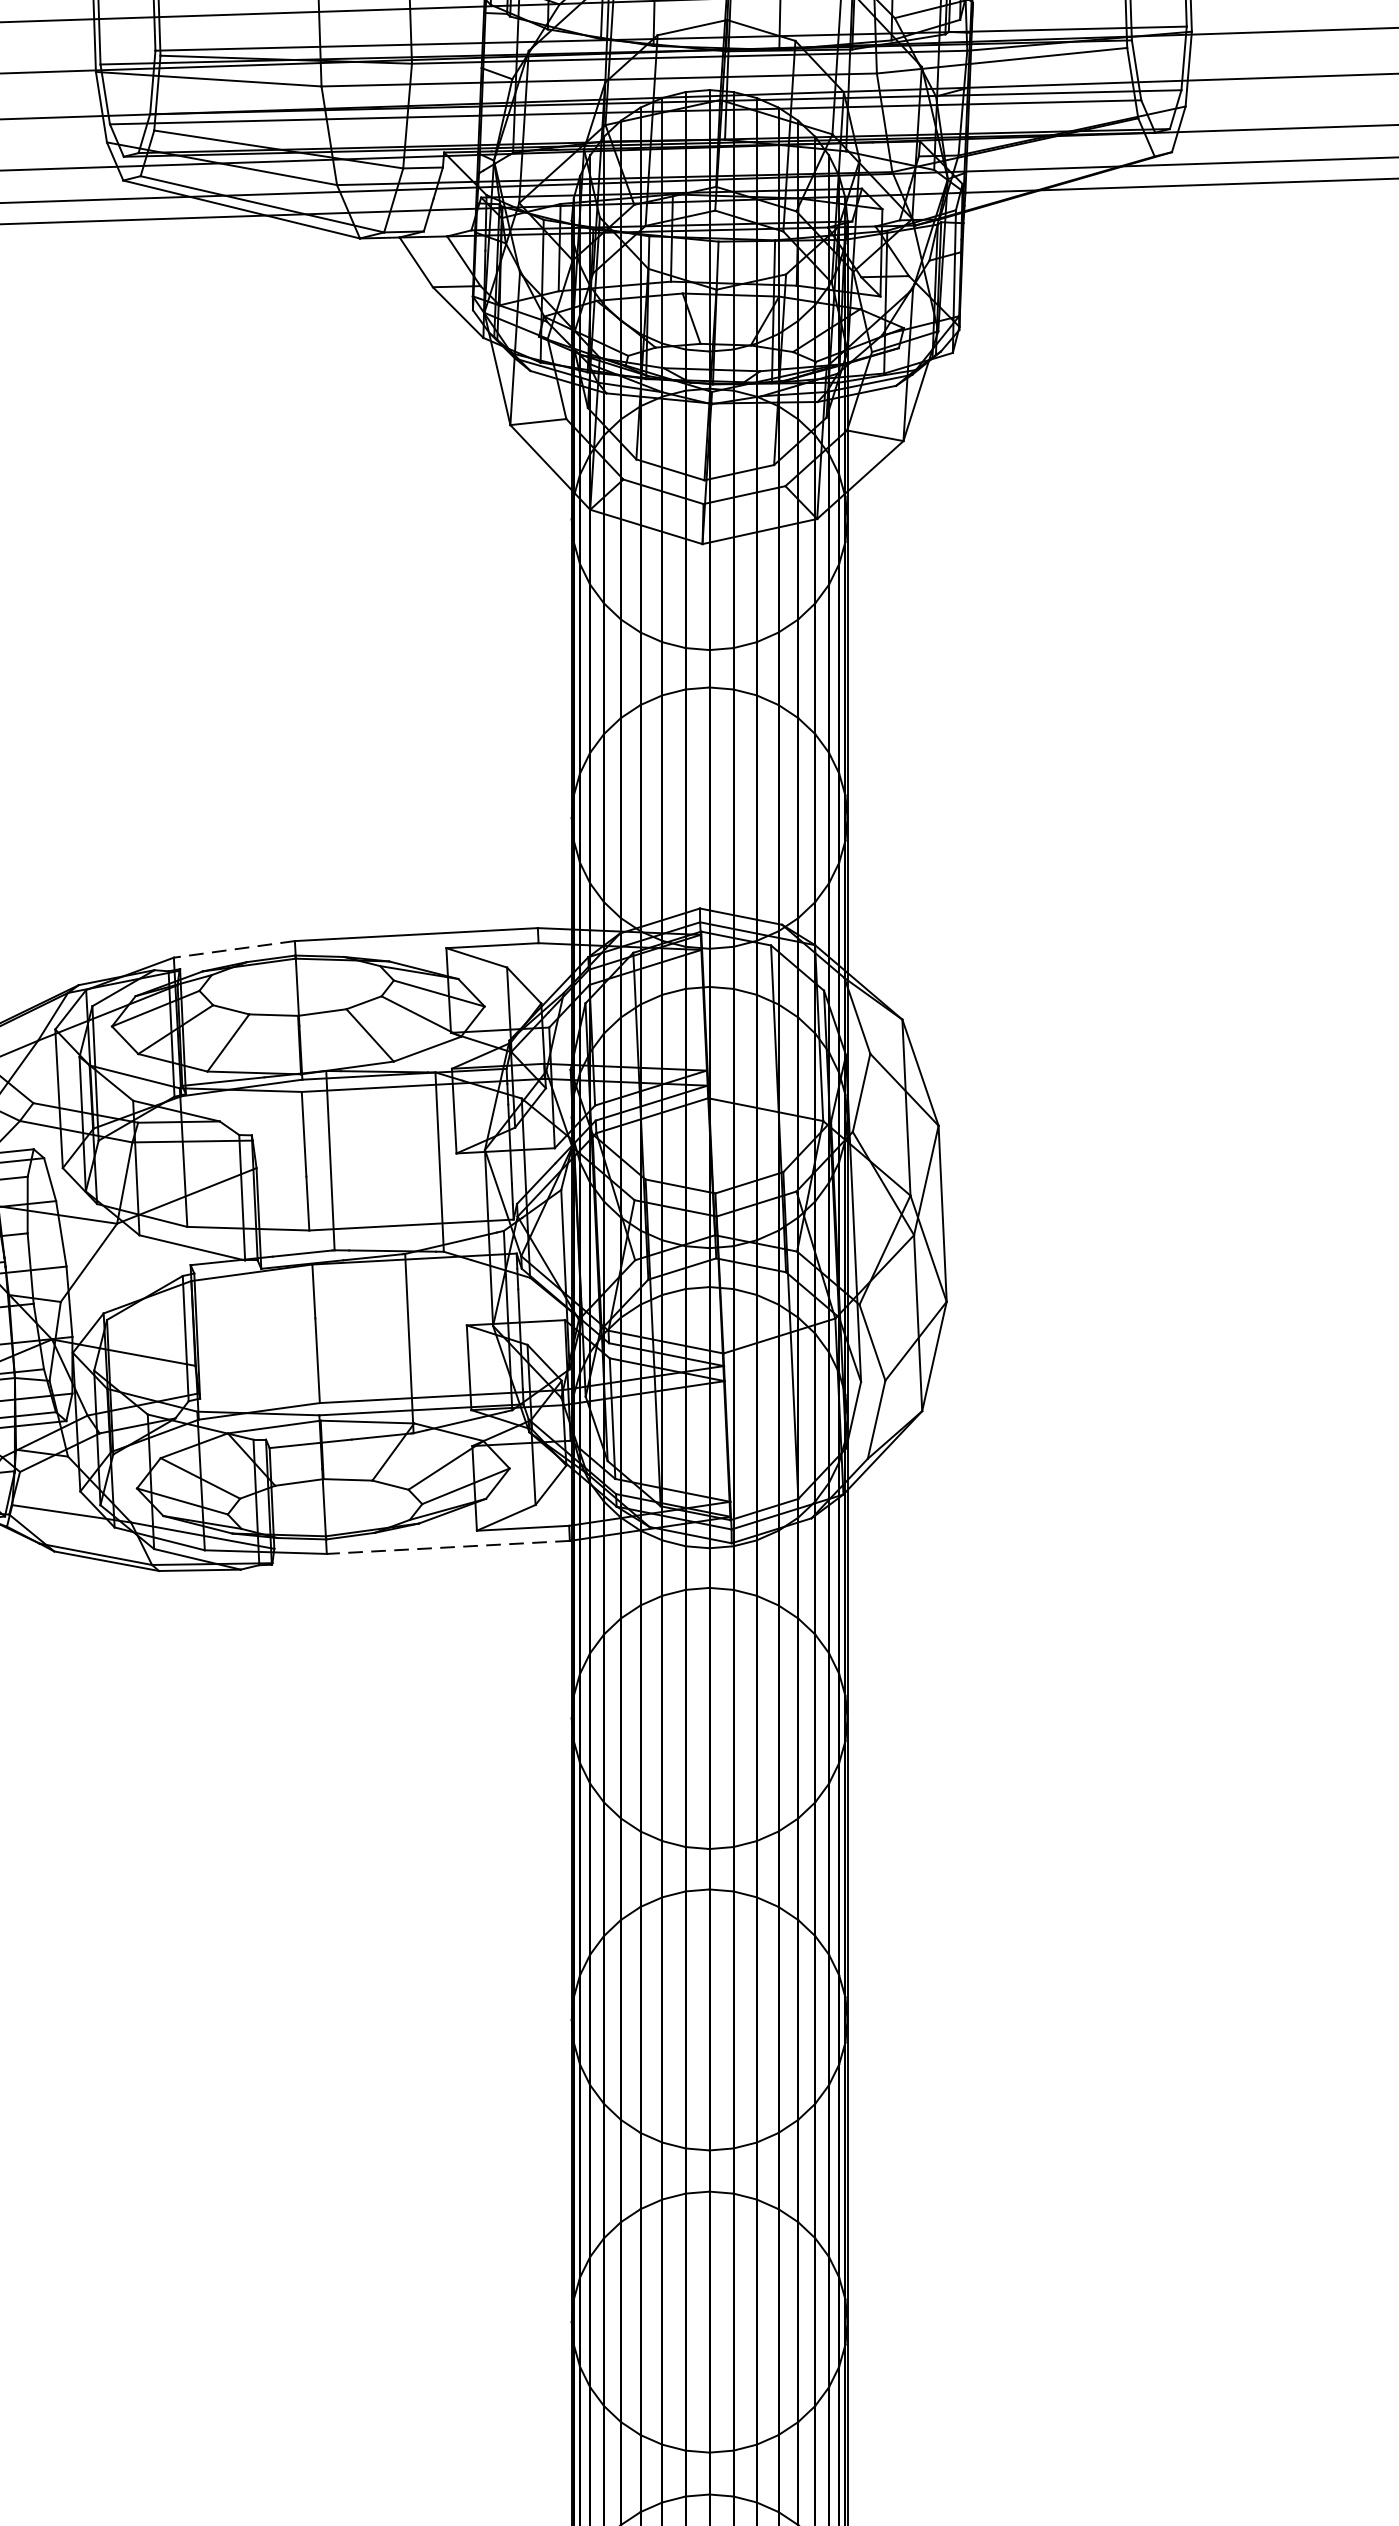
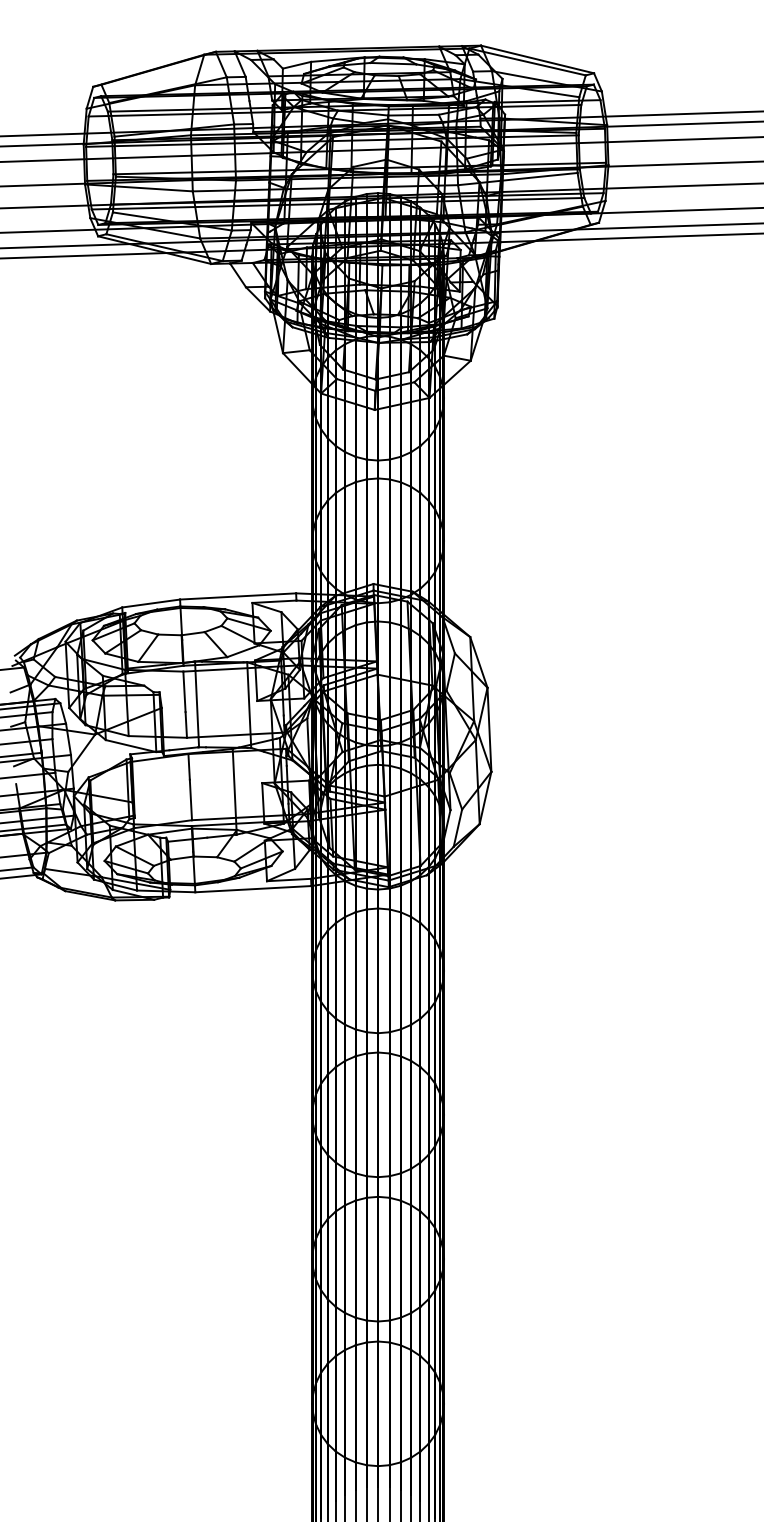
line: (232, 949) -> (150, 603), dashed -> solid
line: (446, 1548) -> (252, 889), dashed -> solid

